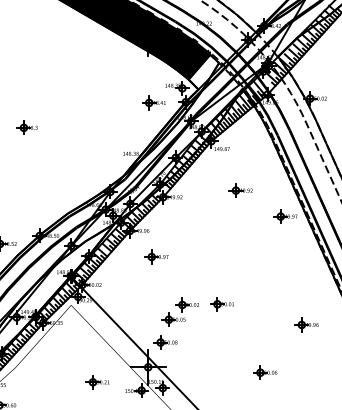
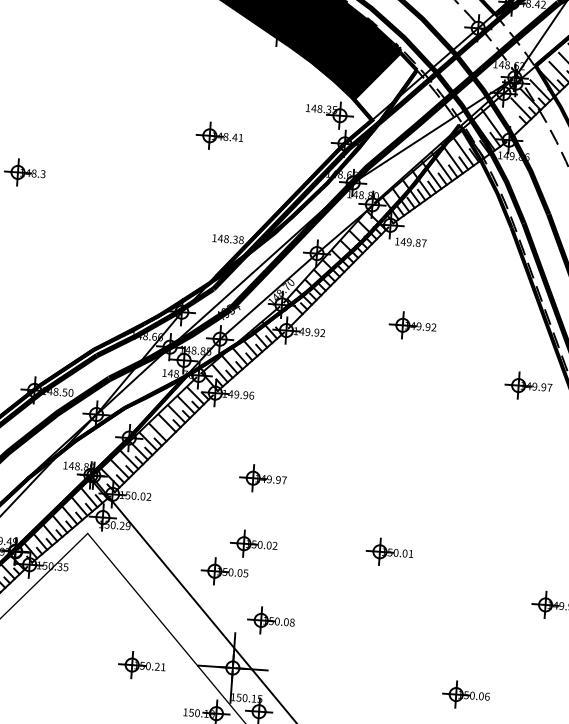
part: (153, 102) -> (218, 135), moved
part: (240, 190) -> (411, 325), moved
part: (156, 256) -> (262, 477), moved
part: (180, 311) -> (239, 556), moved
part: (97, 382) -> (141, 666), moved

